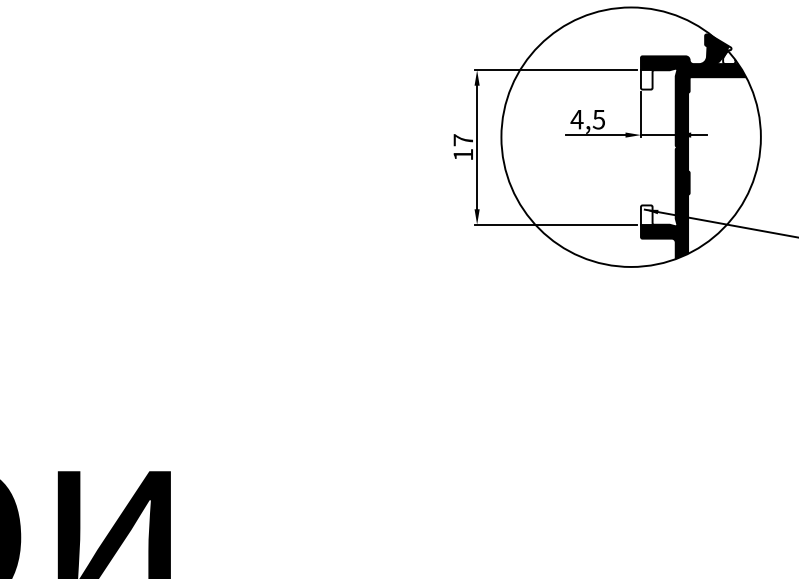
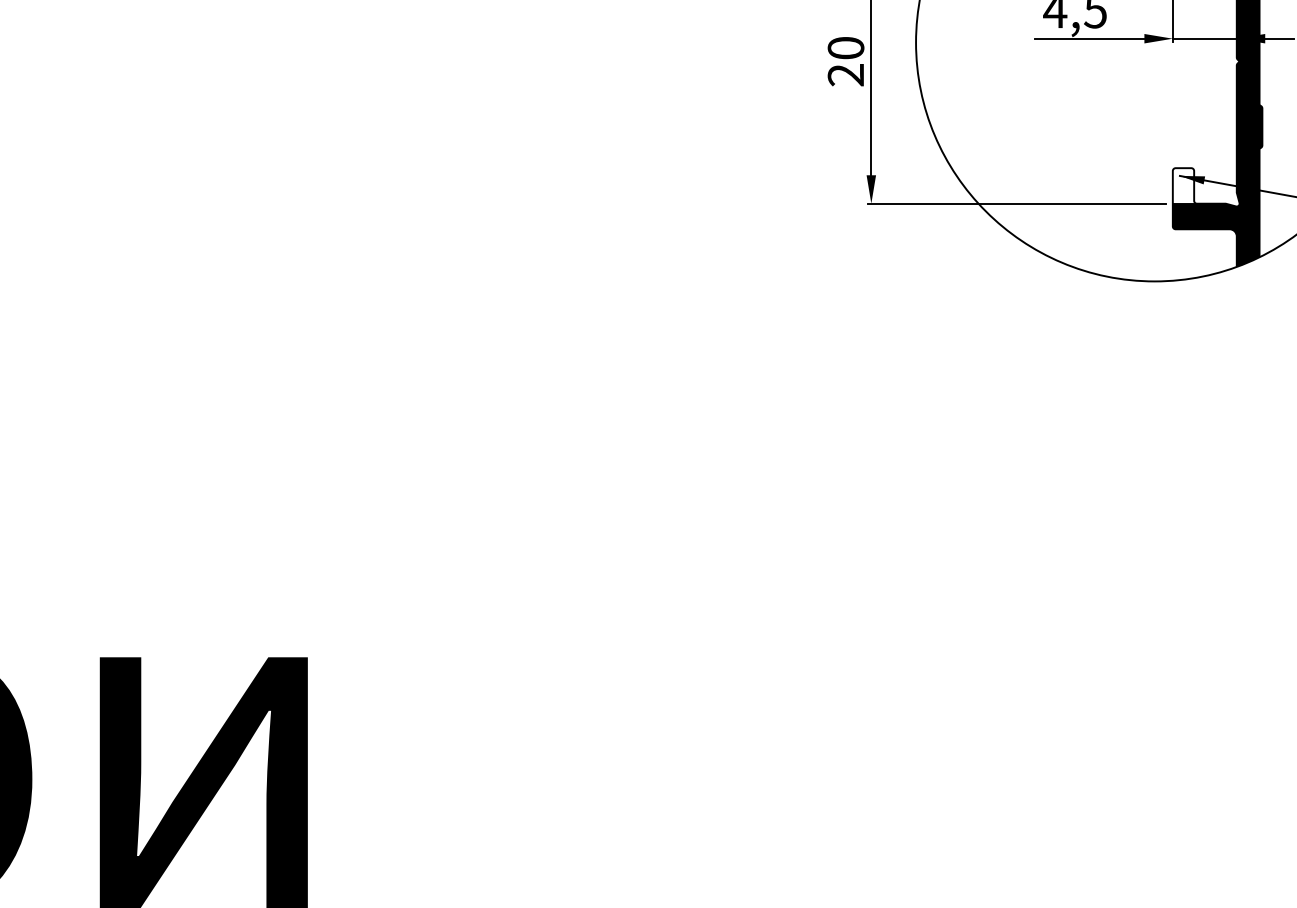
text: (463, 147) -> (846, 61), 17 -> 20

